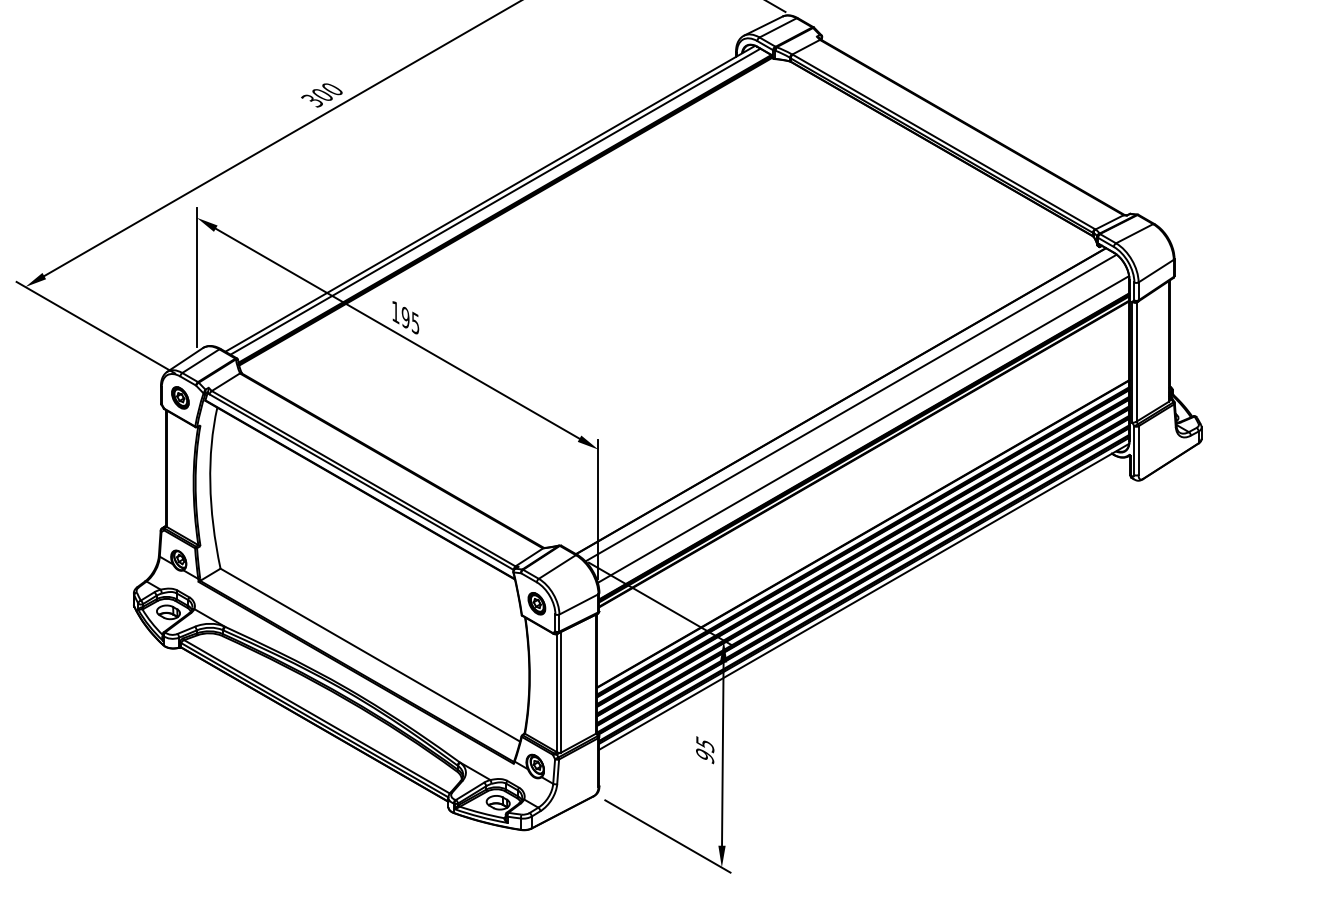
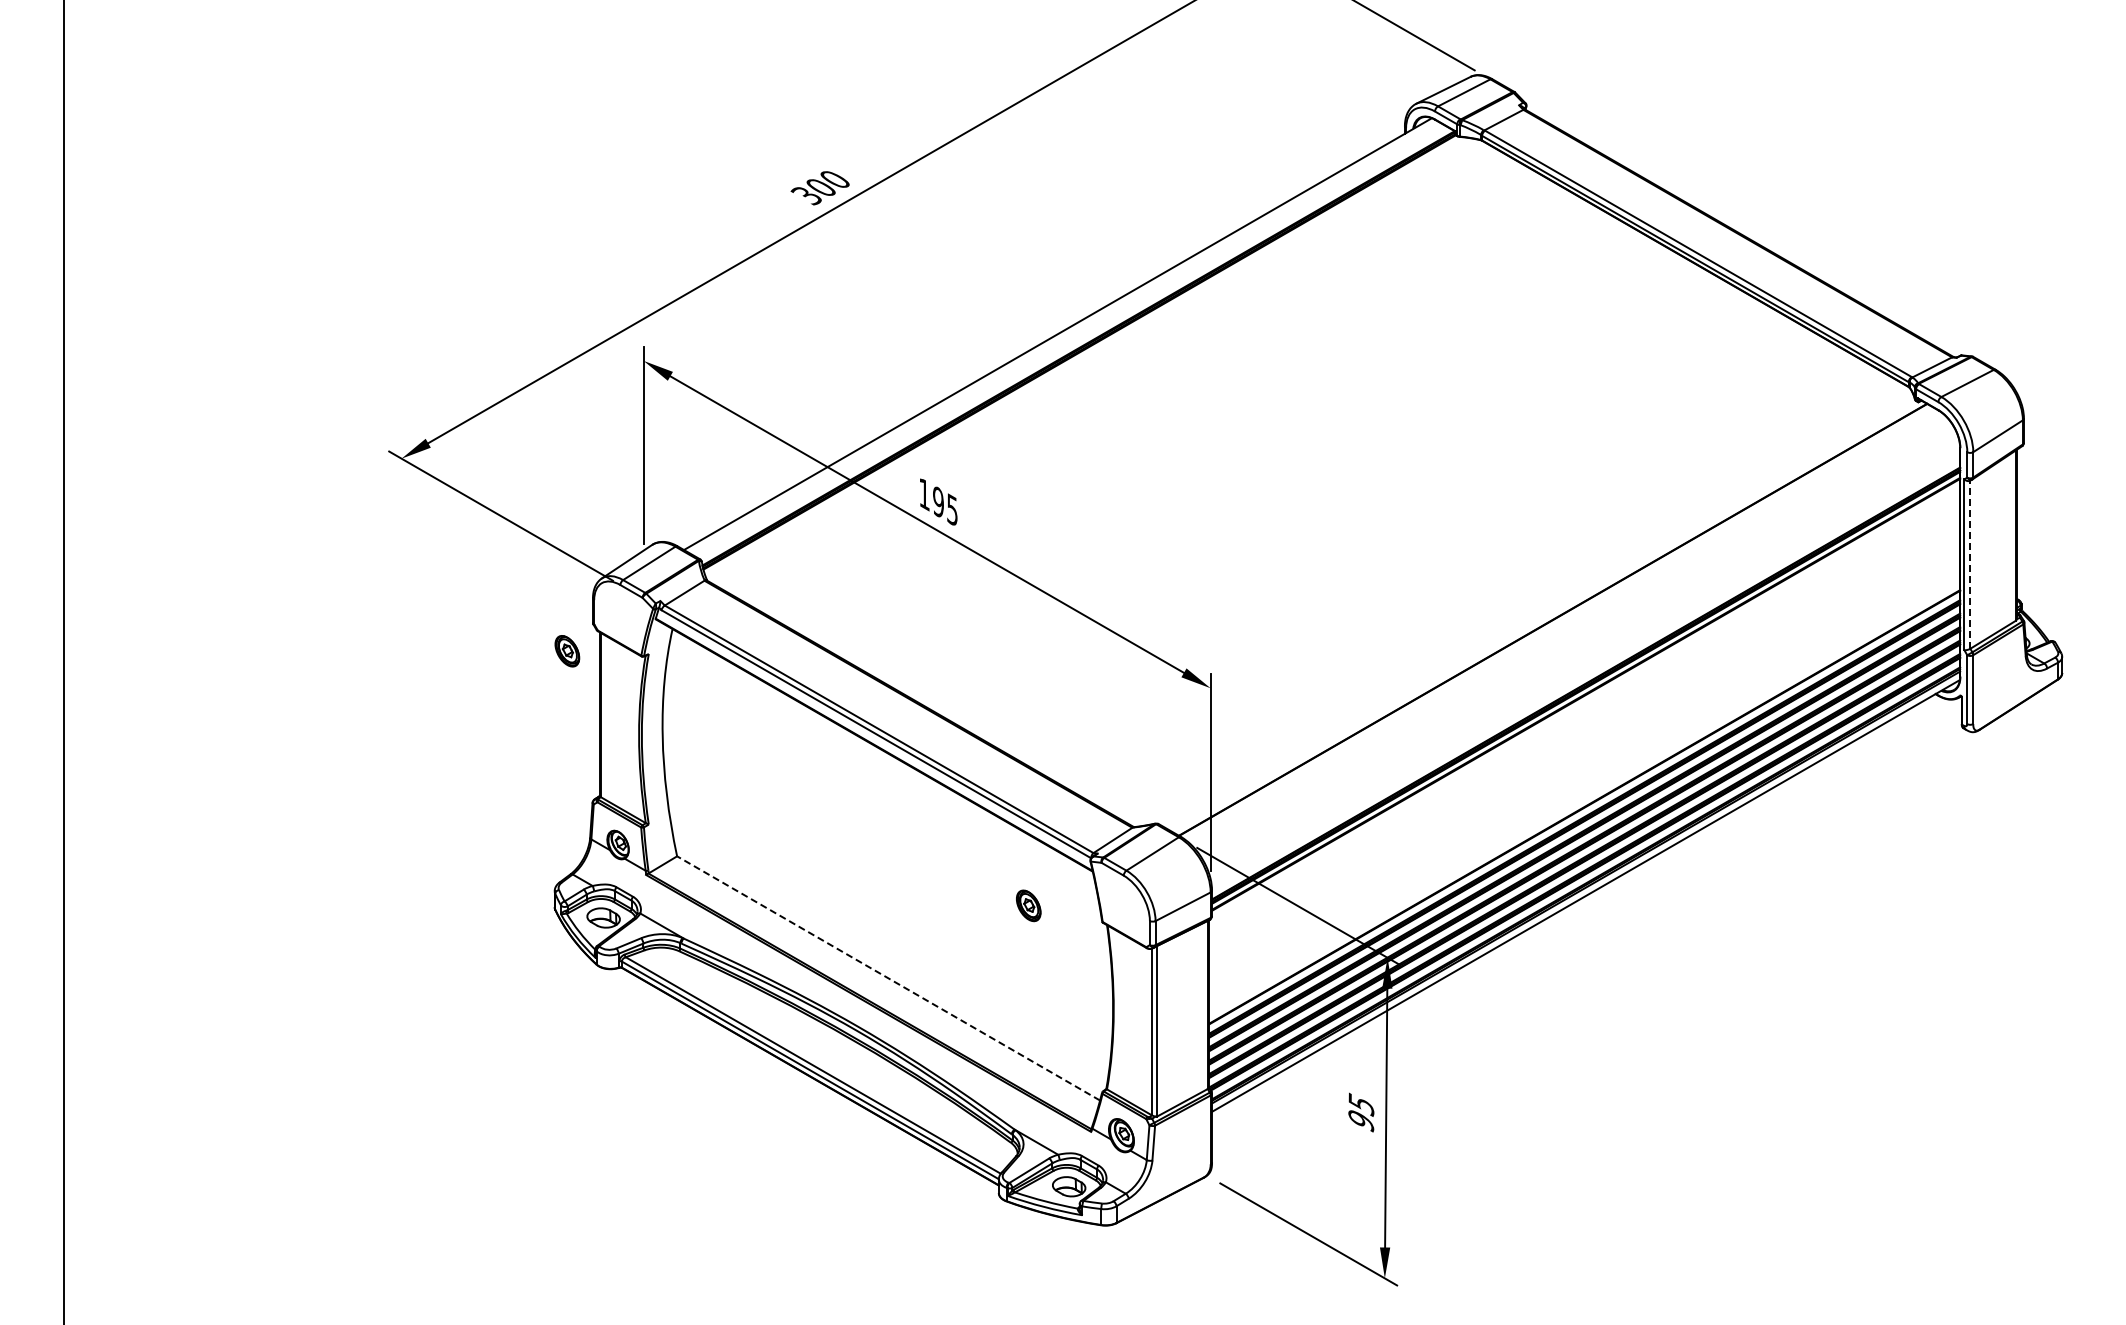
line: (495, 201) -> (1065, 338), removed
line: (1136, 361) -> (1970, 564), solid -> dashed
part: (180, 398) -> (567, 651), moved
line: (851, 408) -> (1567, 629), removed
line: (863, 429) -> (1584, 659), removed
part: (536, 603) -> (1028, 905), moved
line: (370, 655) -> (888, 978), solid -> dashed

